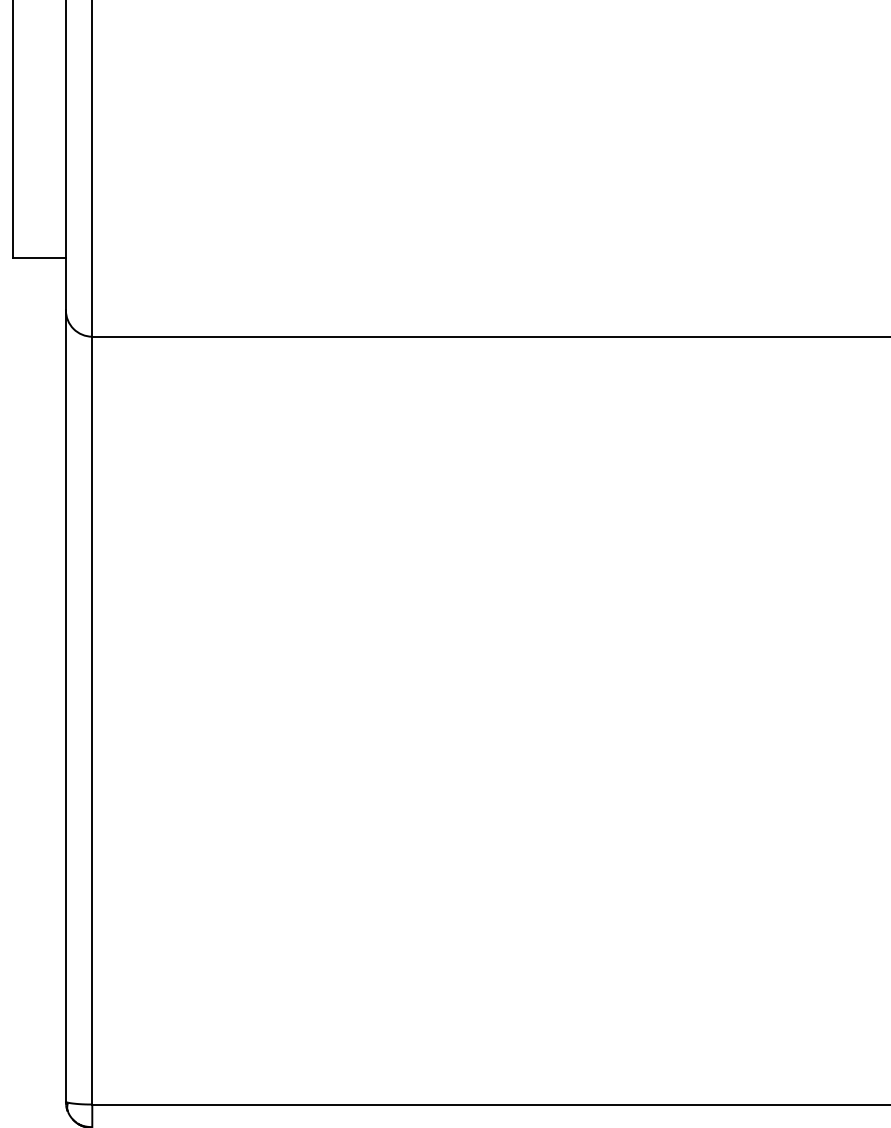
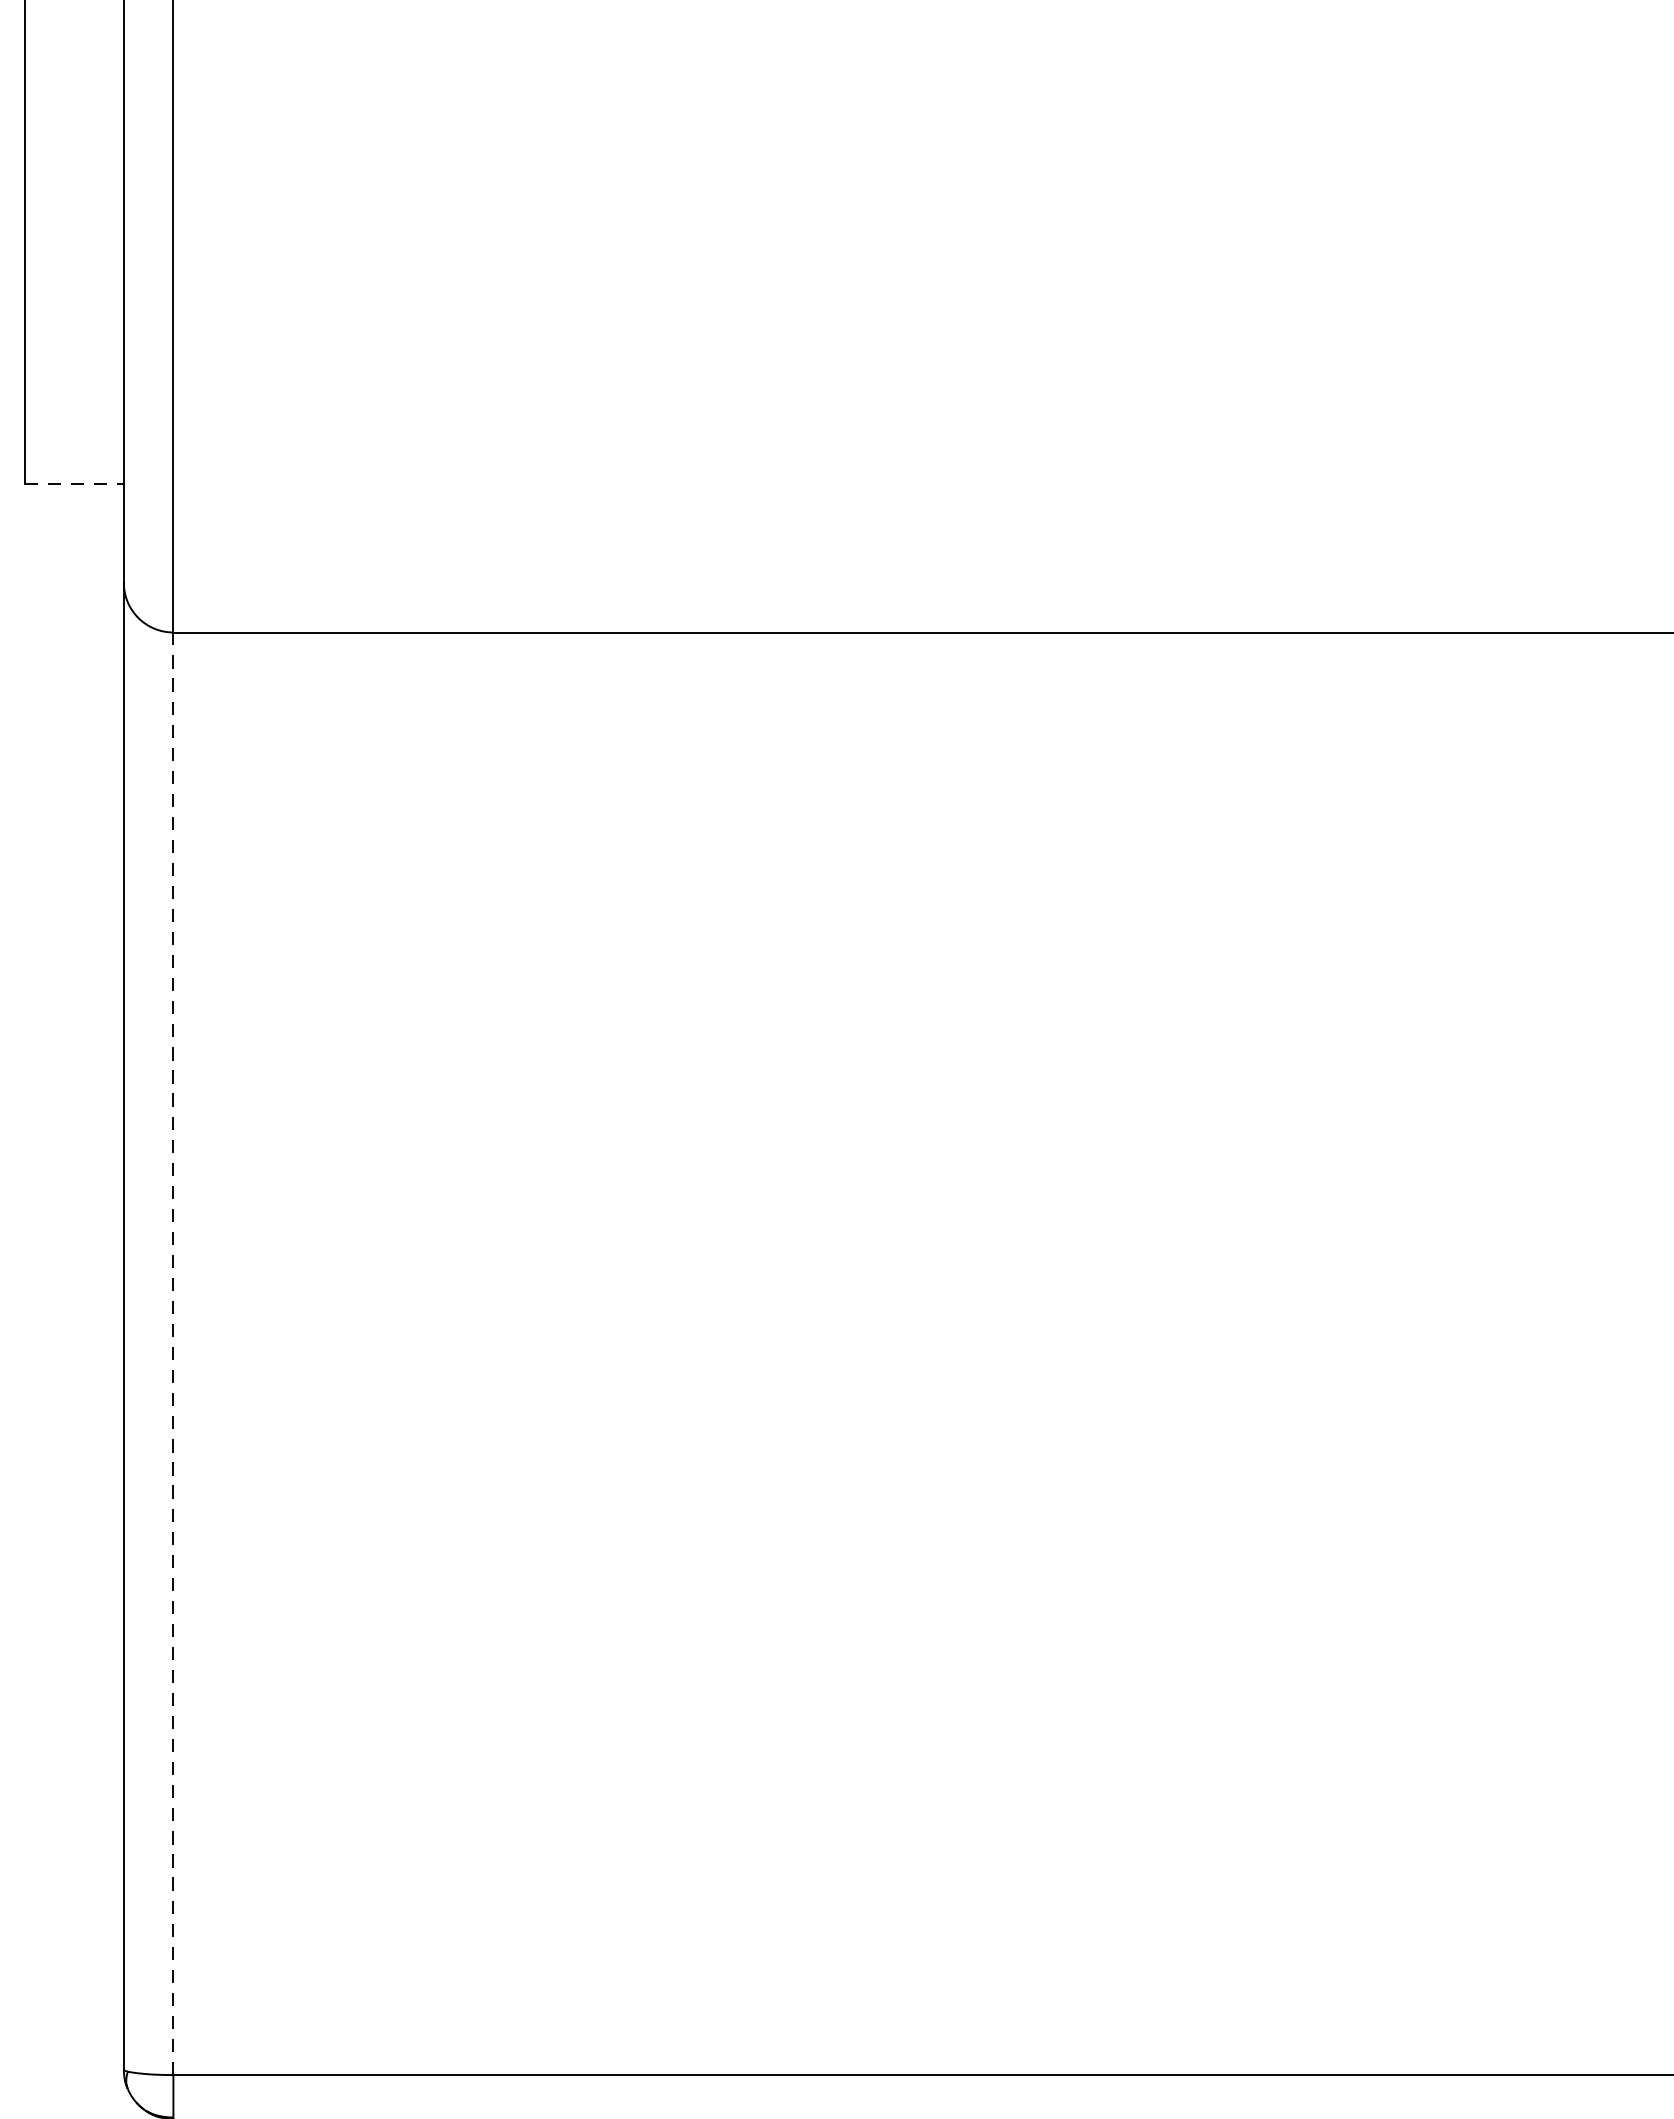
line: (40, 257) -> (76, 483), solid -> dashed
line: (92, 720) -> (173, 1353), solid -> dashed

